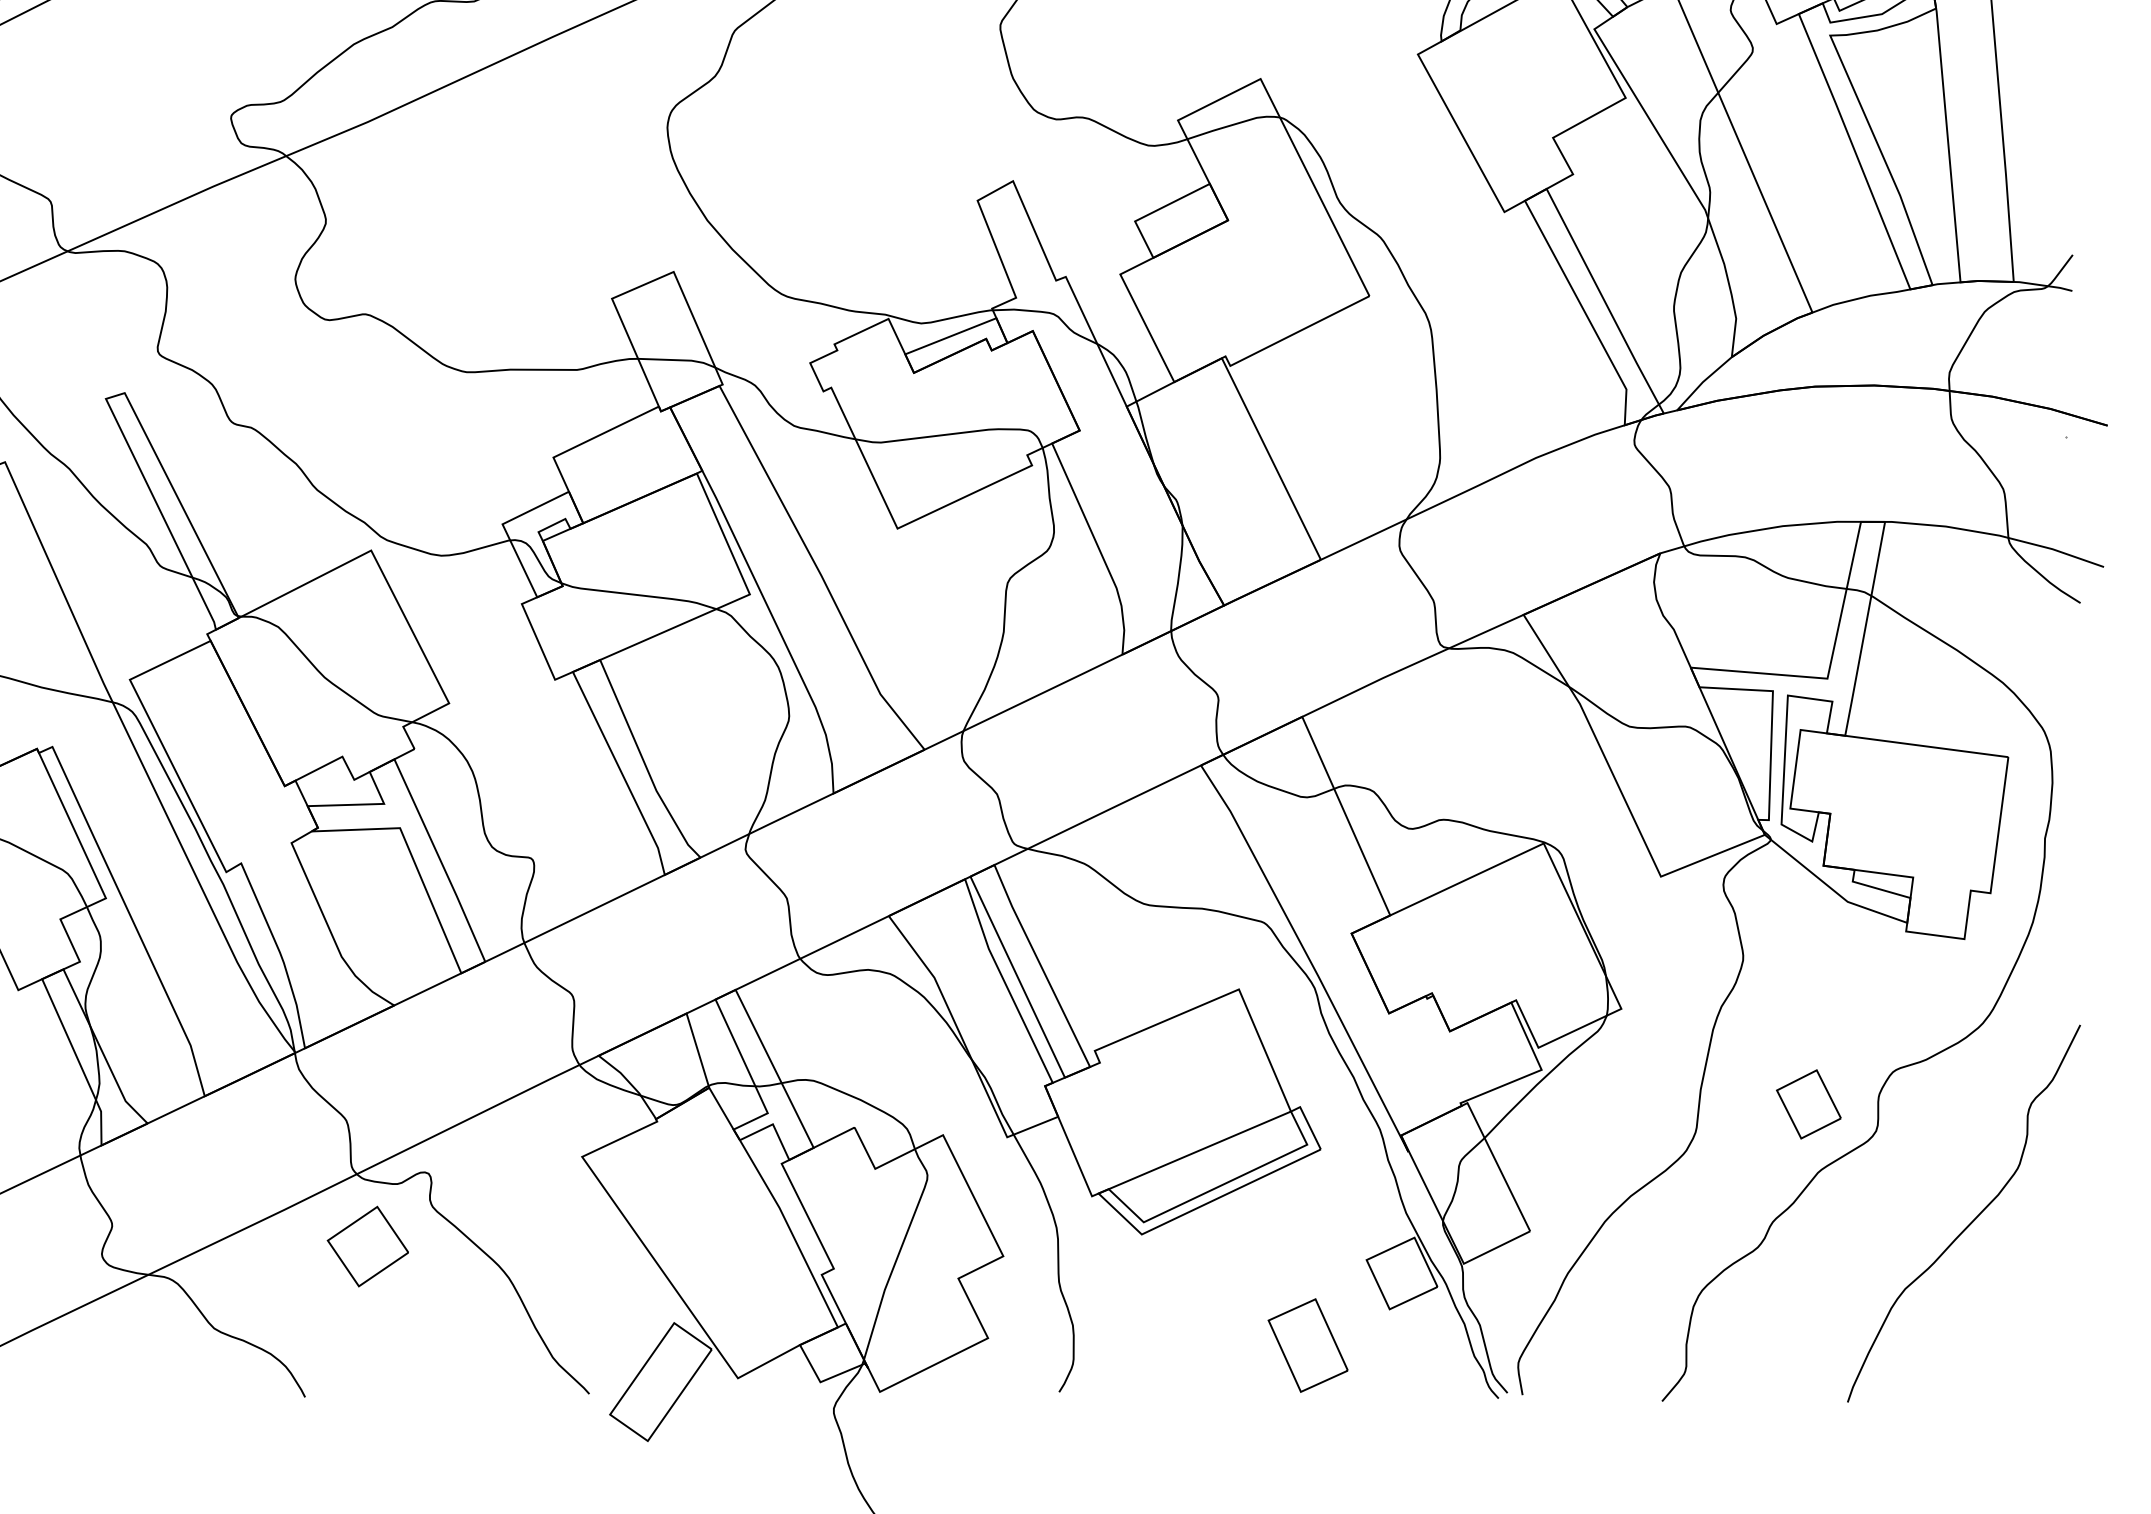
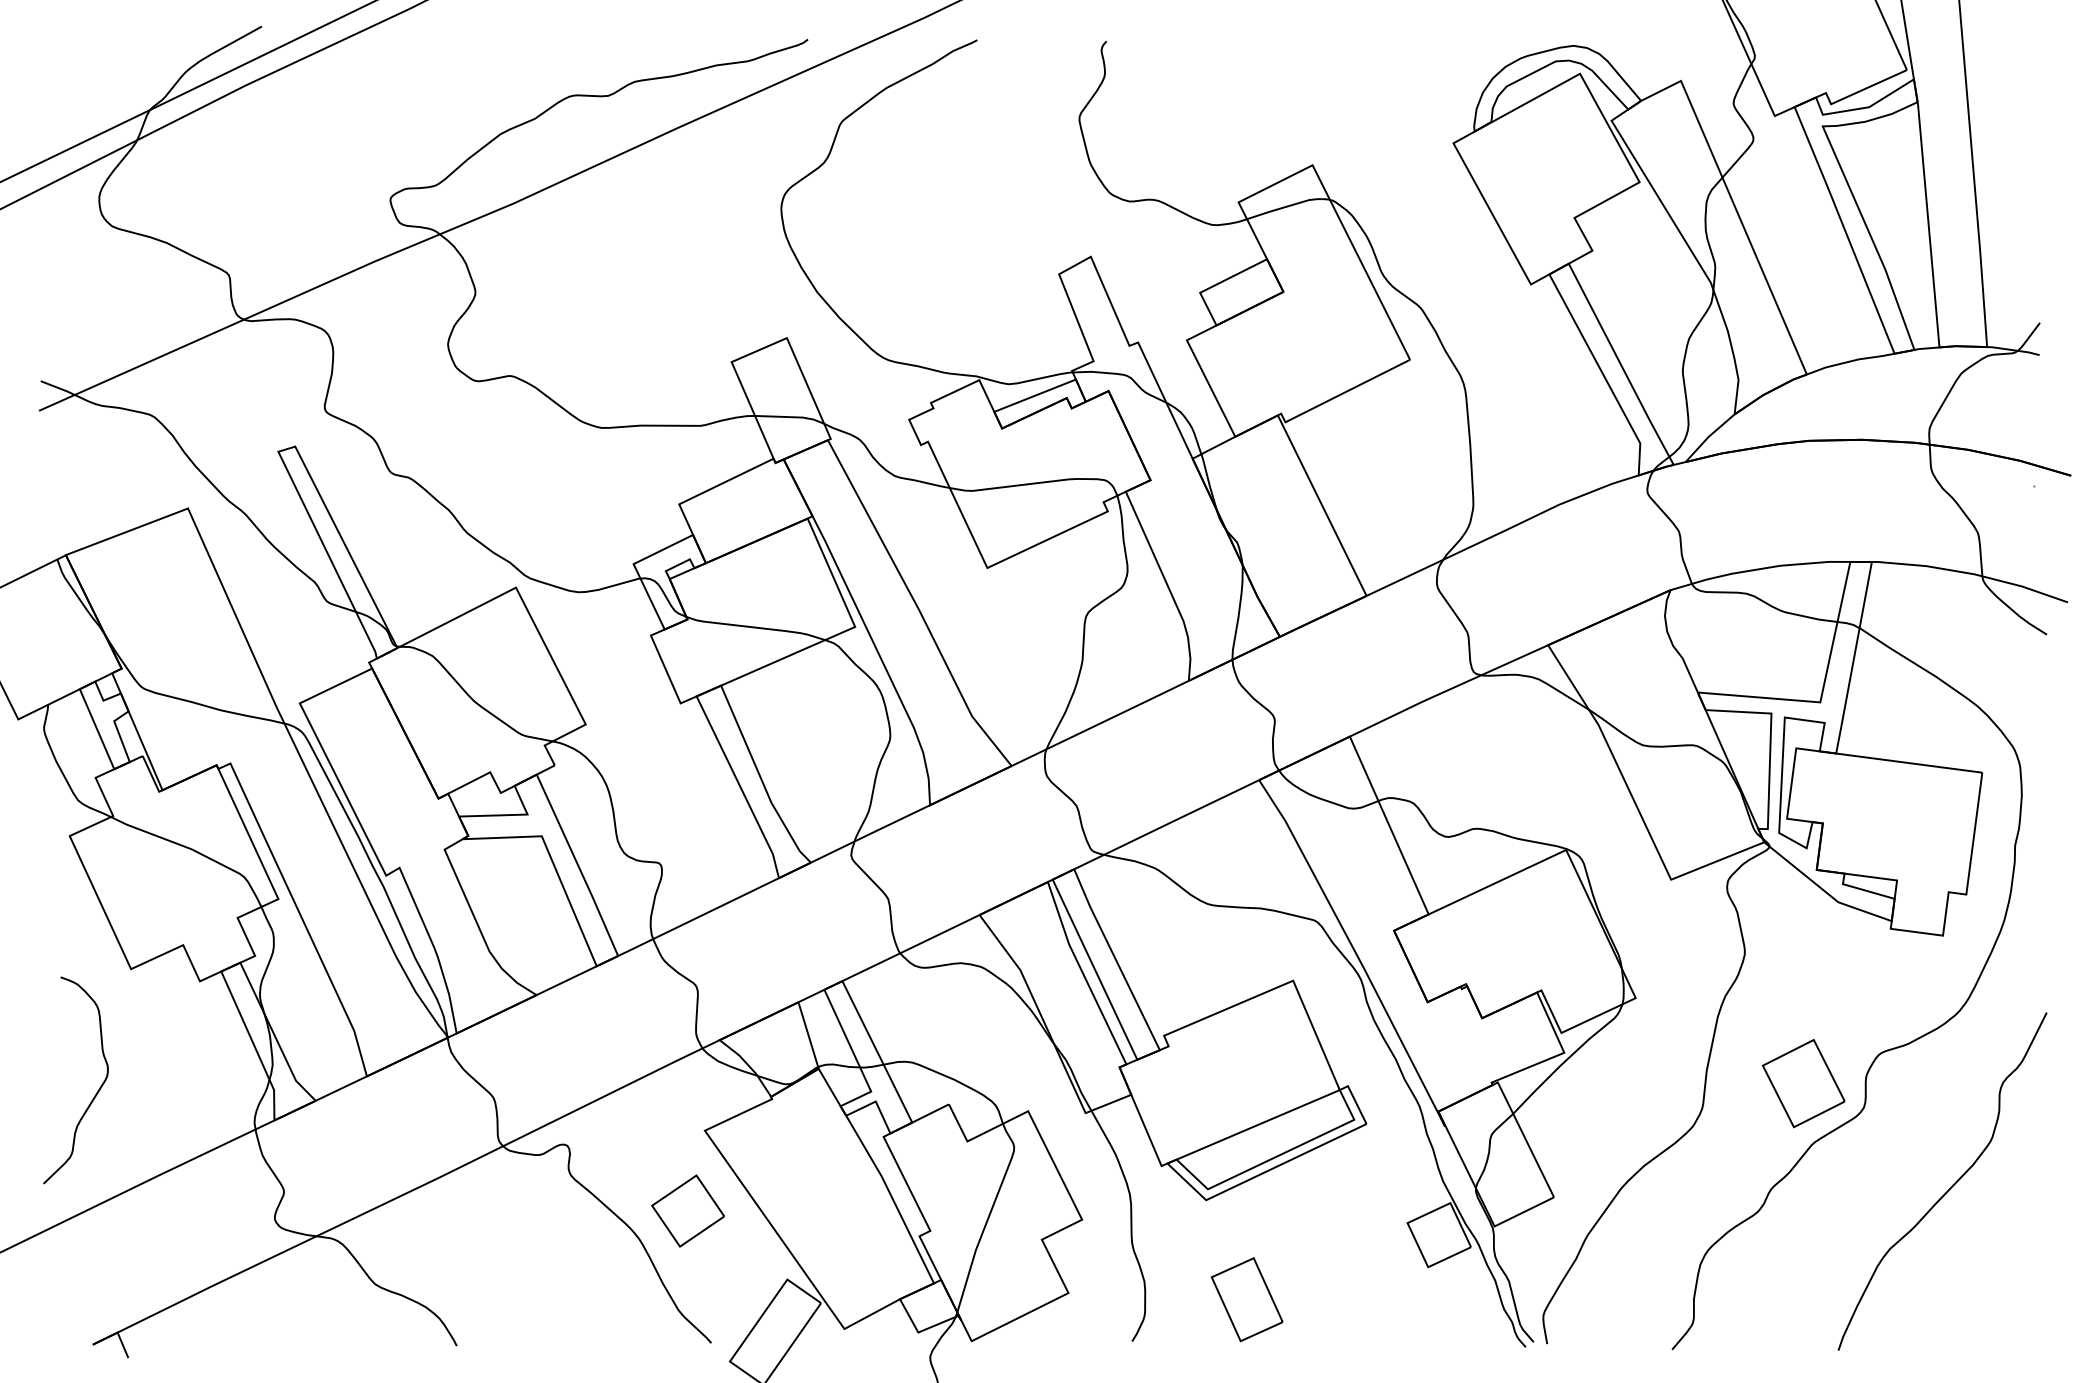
part: (1808, 1104) -> (1803, 1083), size x1.43
part: (367, 1245) -> (687, 1210), moved
part: (1307, 1345) -> (1246, 1299), moved

